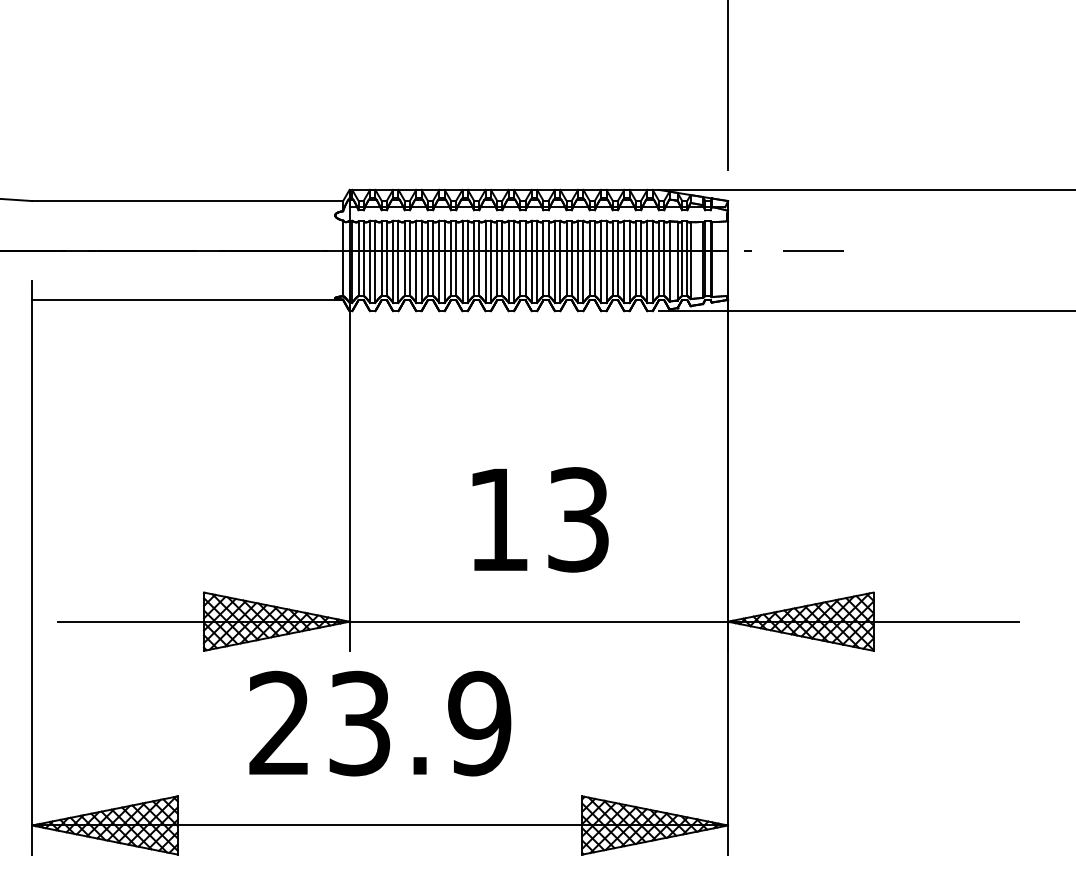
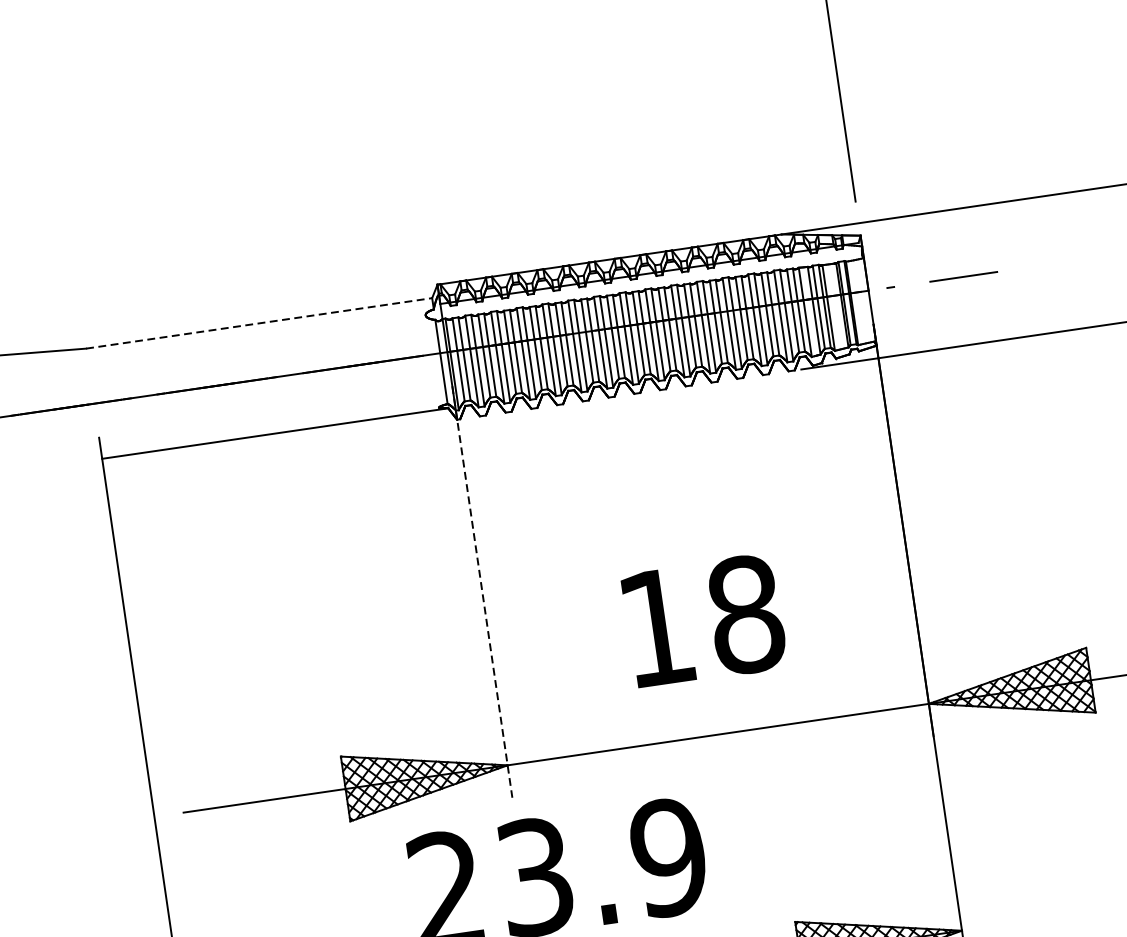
line: (188, 201) -> (260, 323), solid -> dashed
line: (349, 465) -> (482, 591), solid -> dashed
text: (578, 519) -> (745, 614), 13 -> 18

